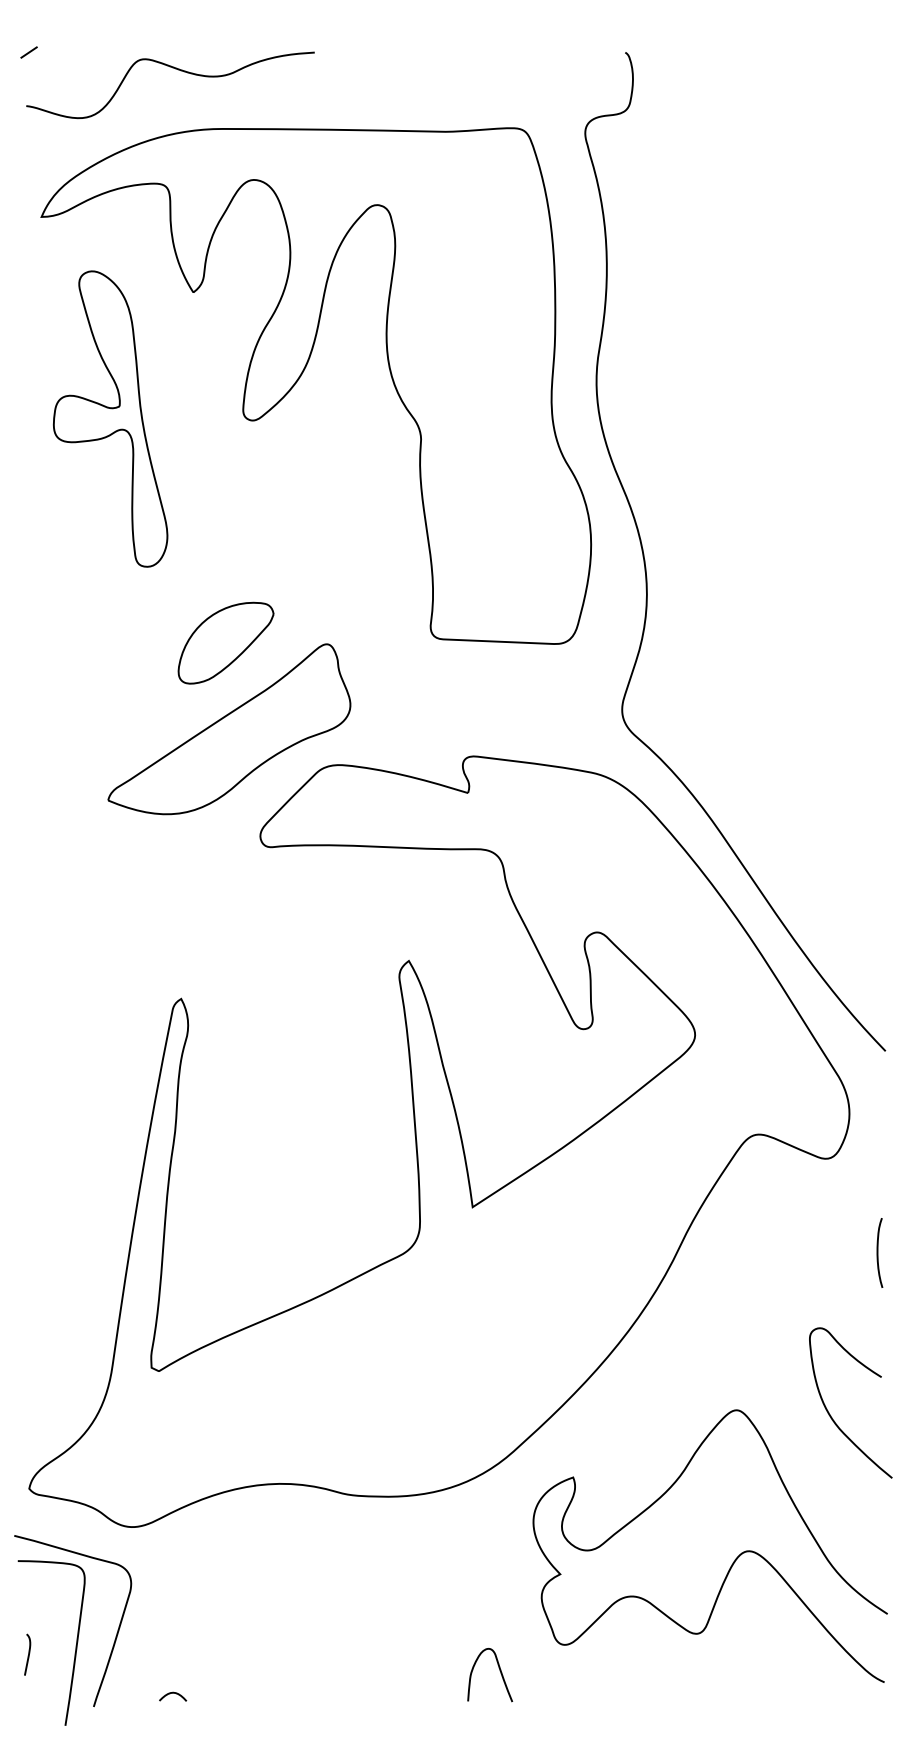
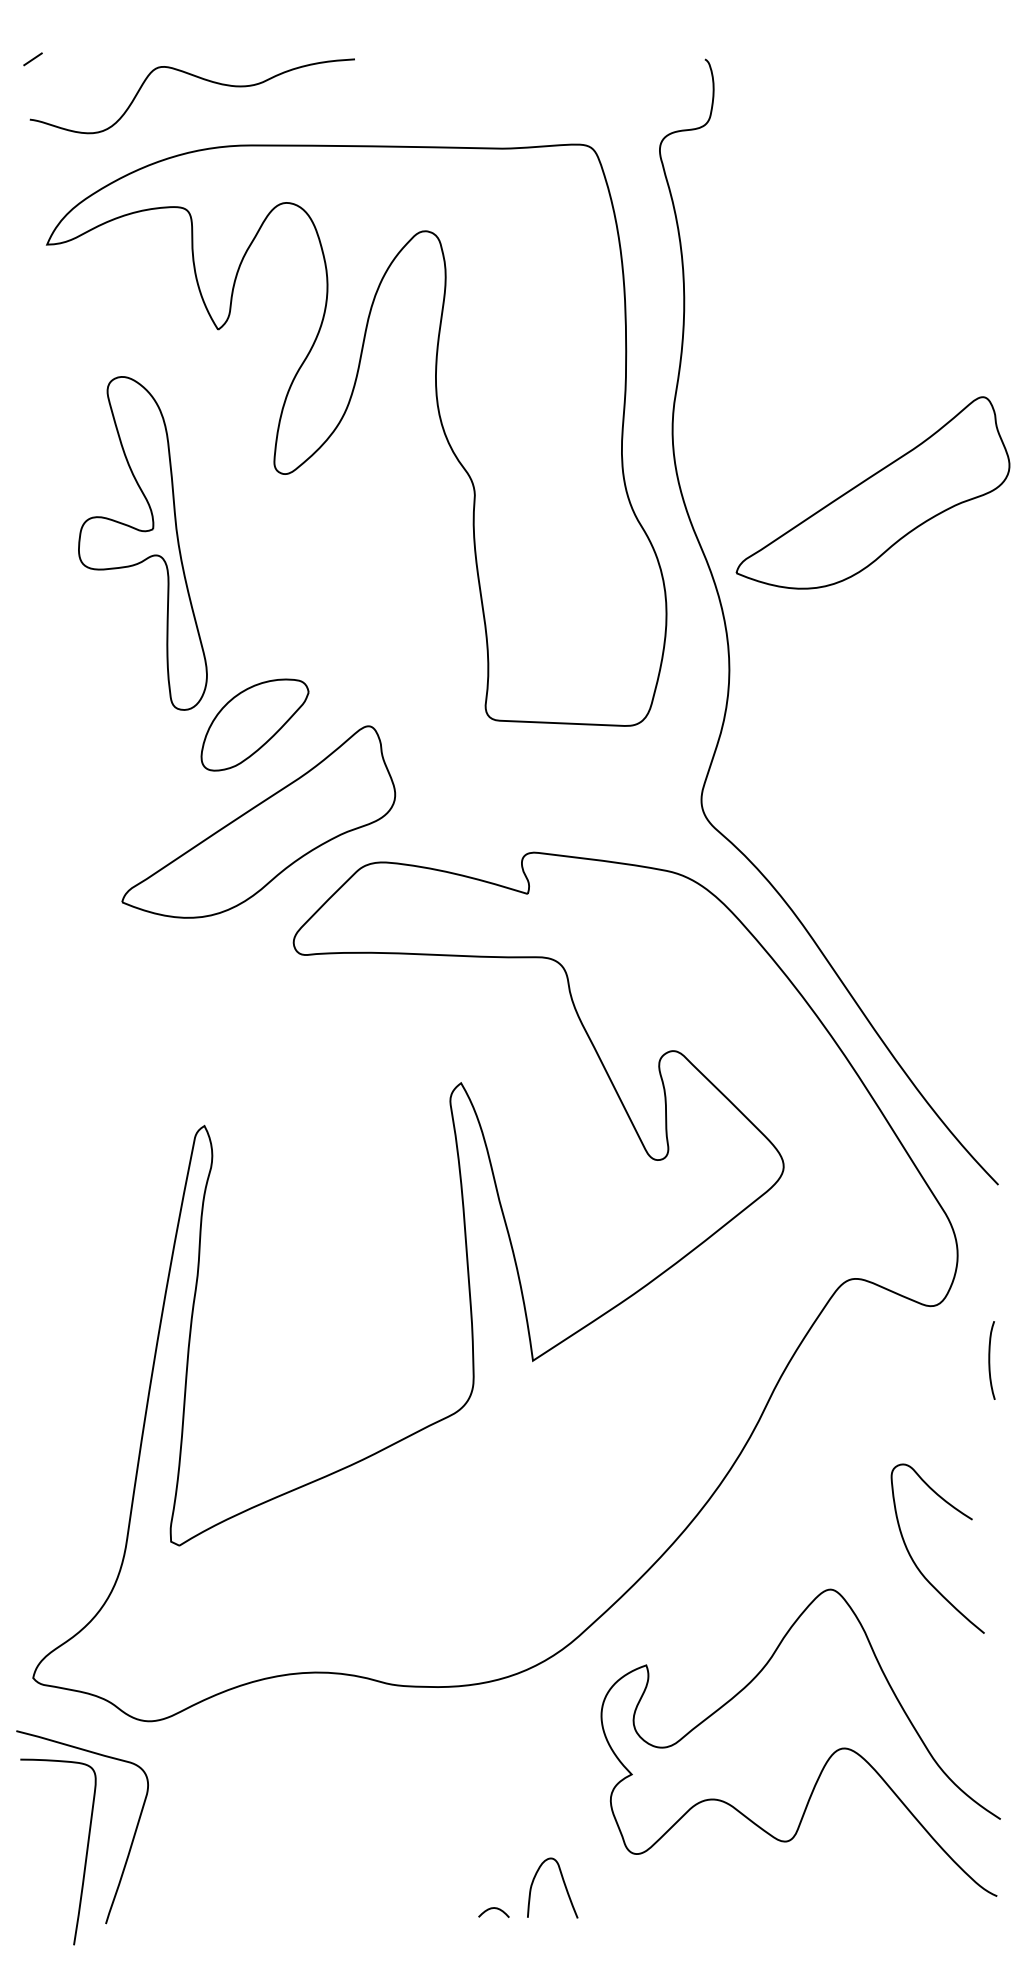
part: (110, 418) -> (142, 542), moved
part: (774, 437) -> (873, 493), added
curve: (878, 1252) -> (990, 1359), moved
curve: (831, 1415) -> (916, 1562), moved
curve: (28, 1654) -> (32, 1864), removed
curve: (173, 1693) -> (494, 1908), moved

